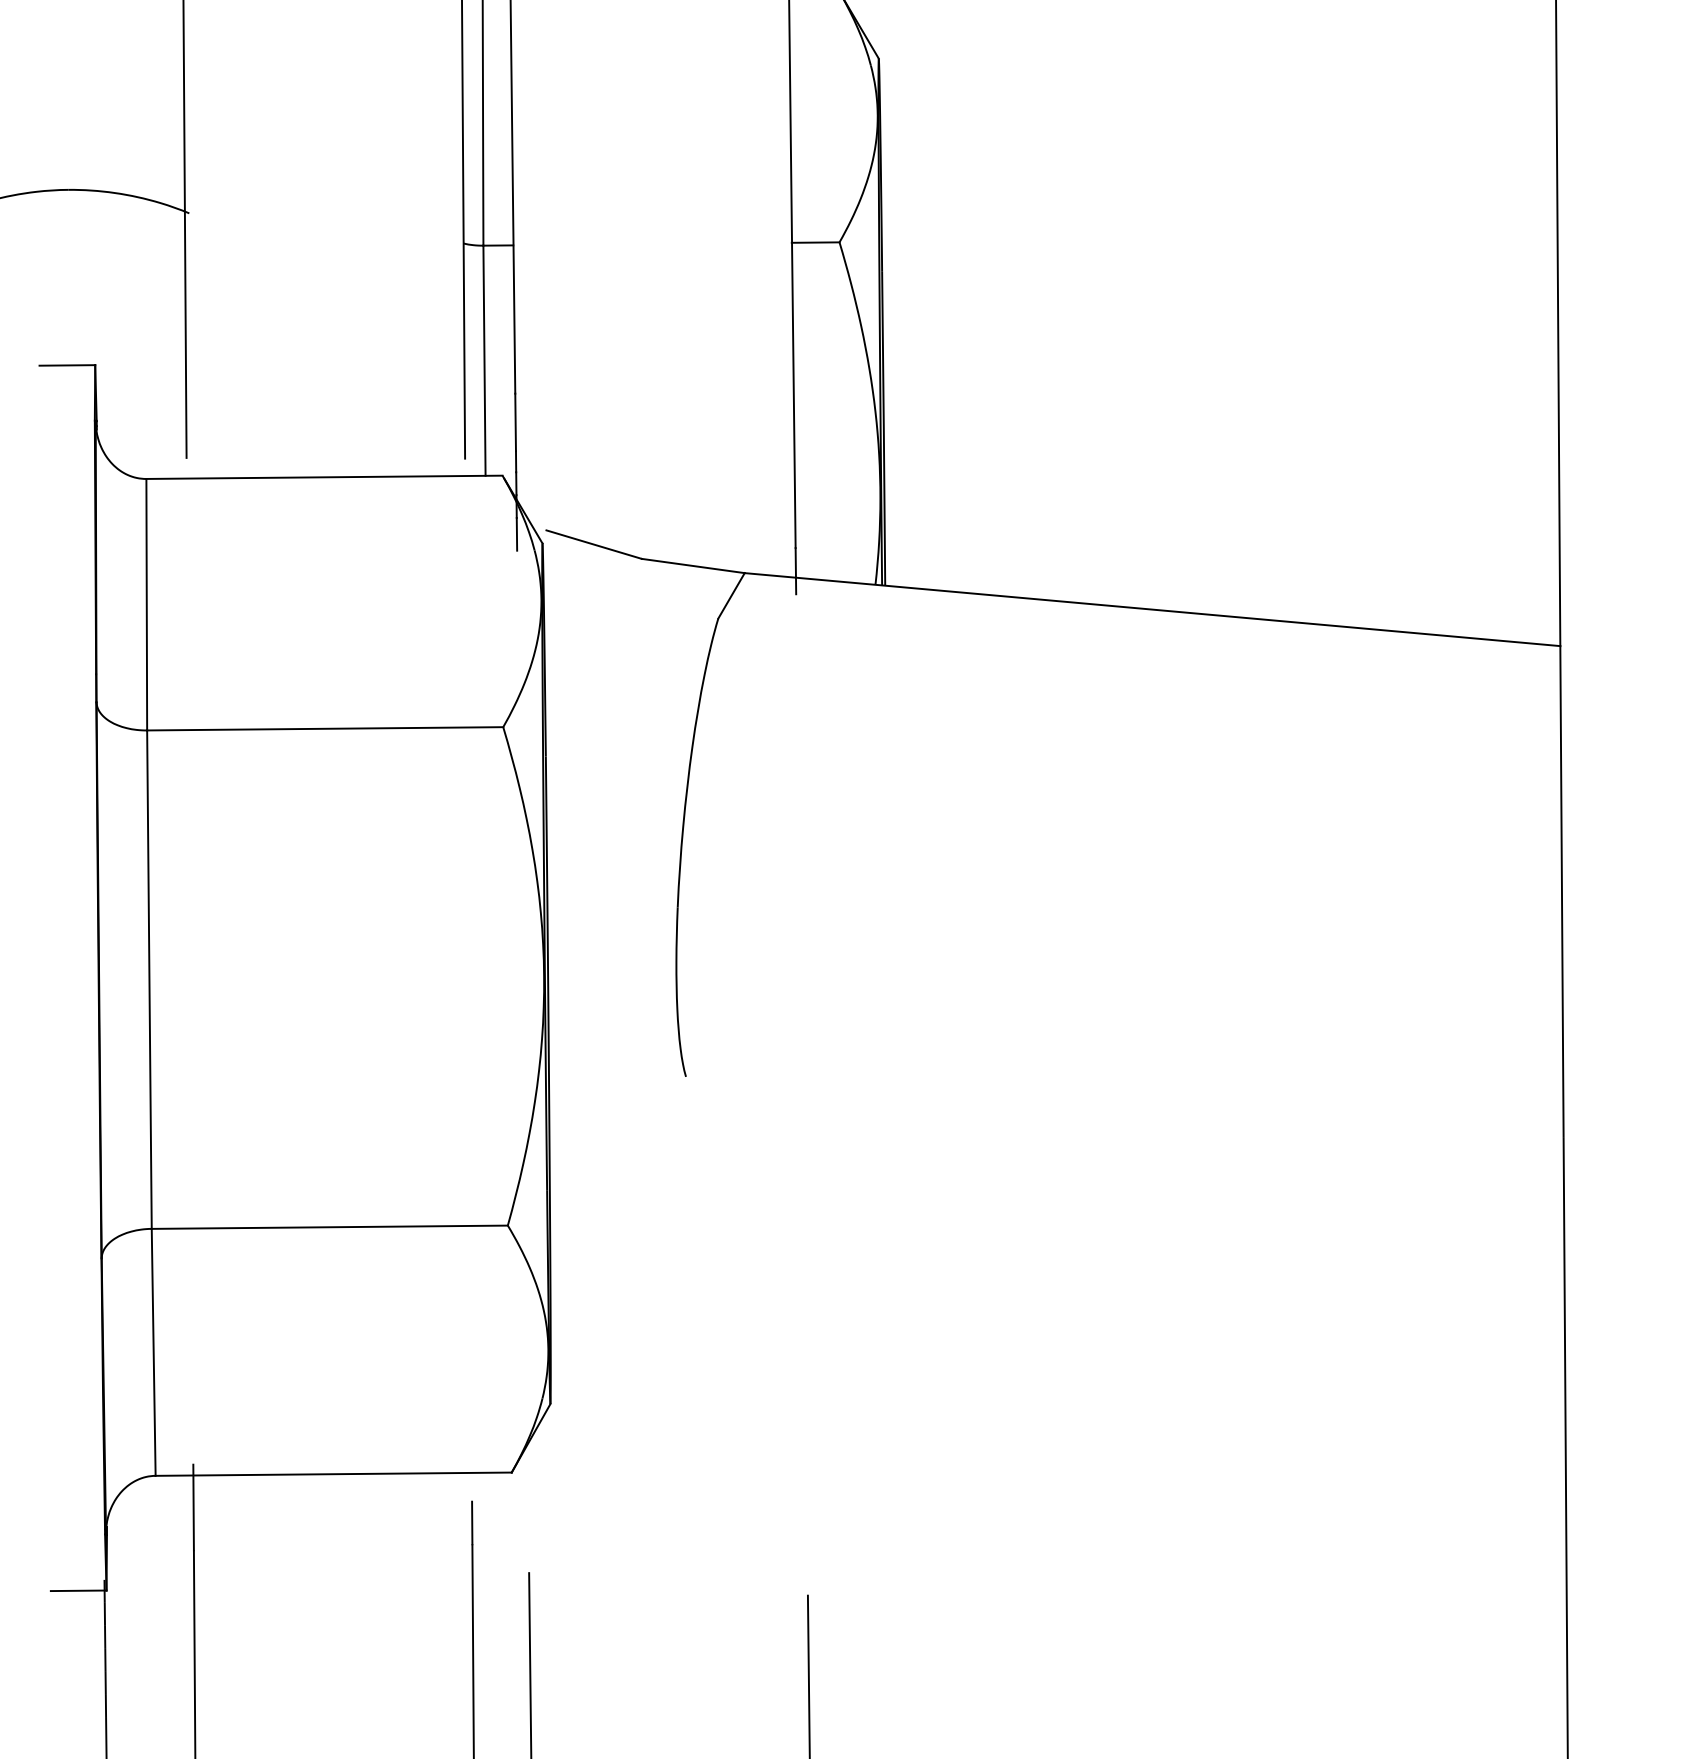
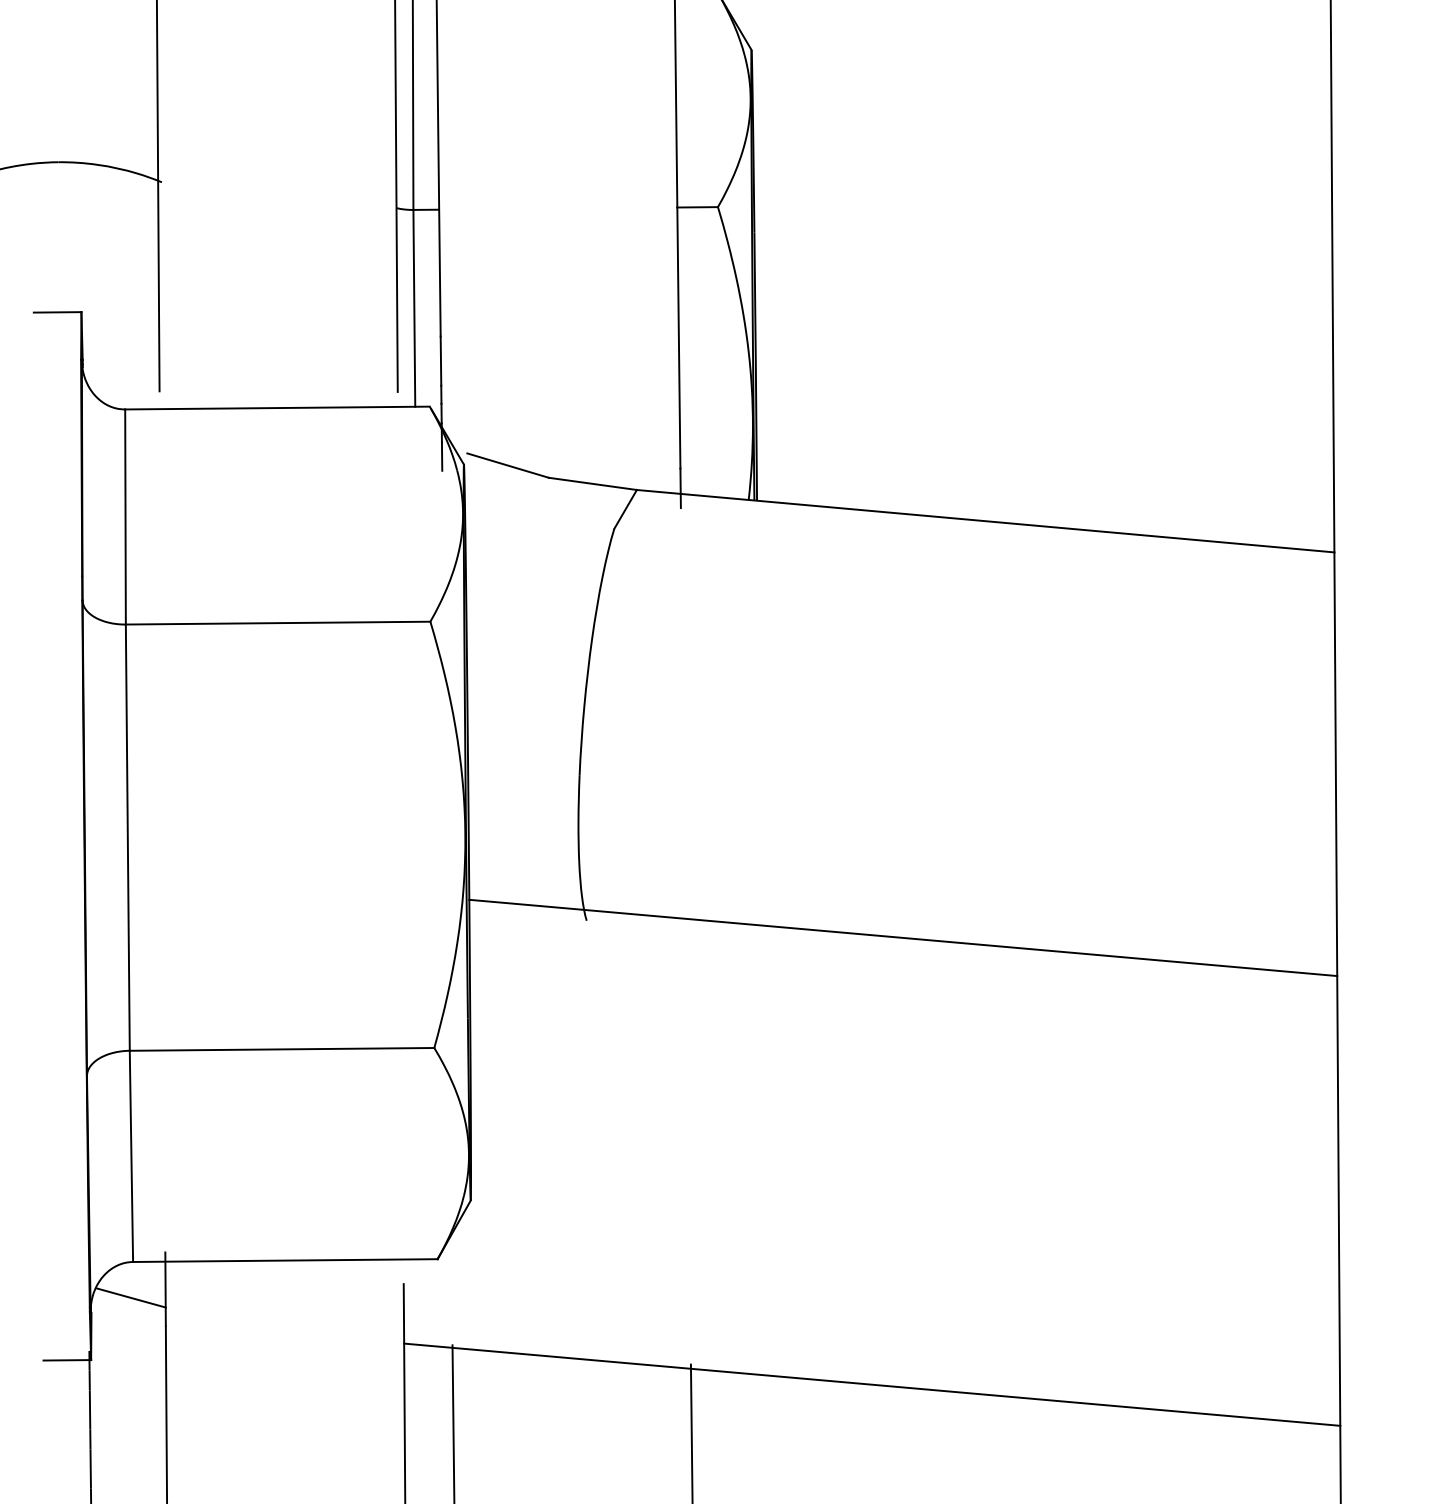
line: (1055, 1096) -> (902, 937), added
line: (153, 1517) -> (131, 1297), added
line: (1019, 1619) -> (871, 1384), added

